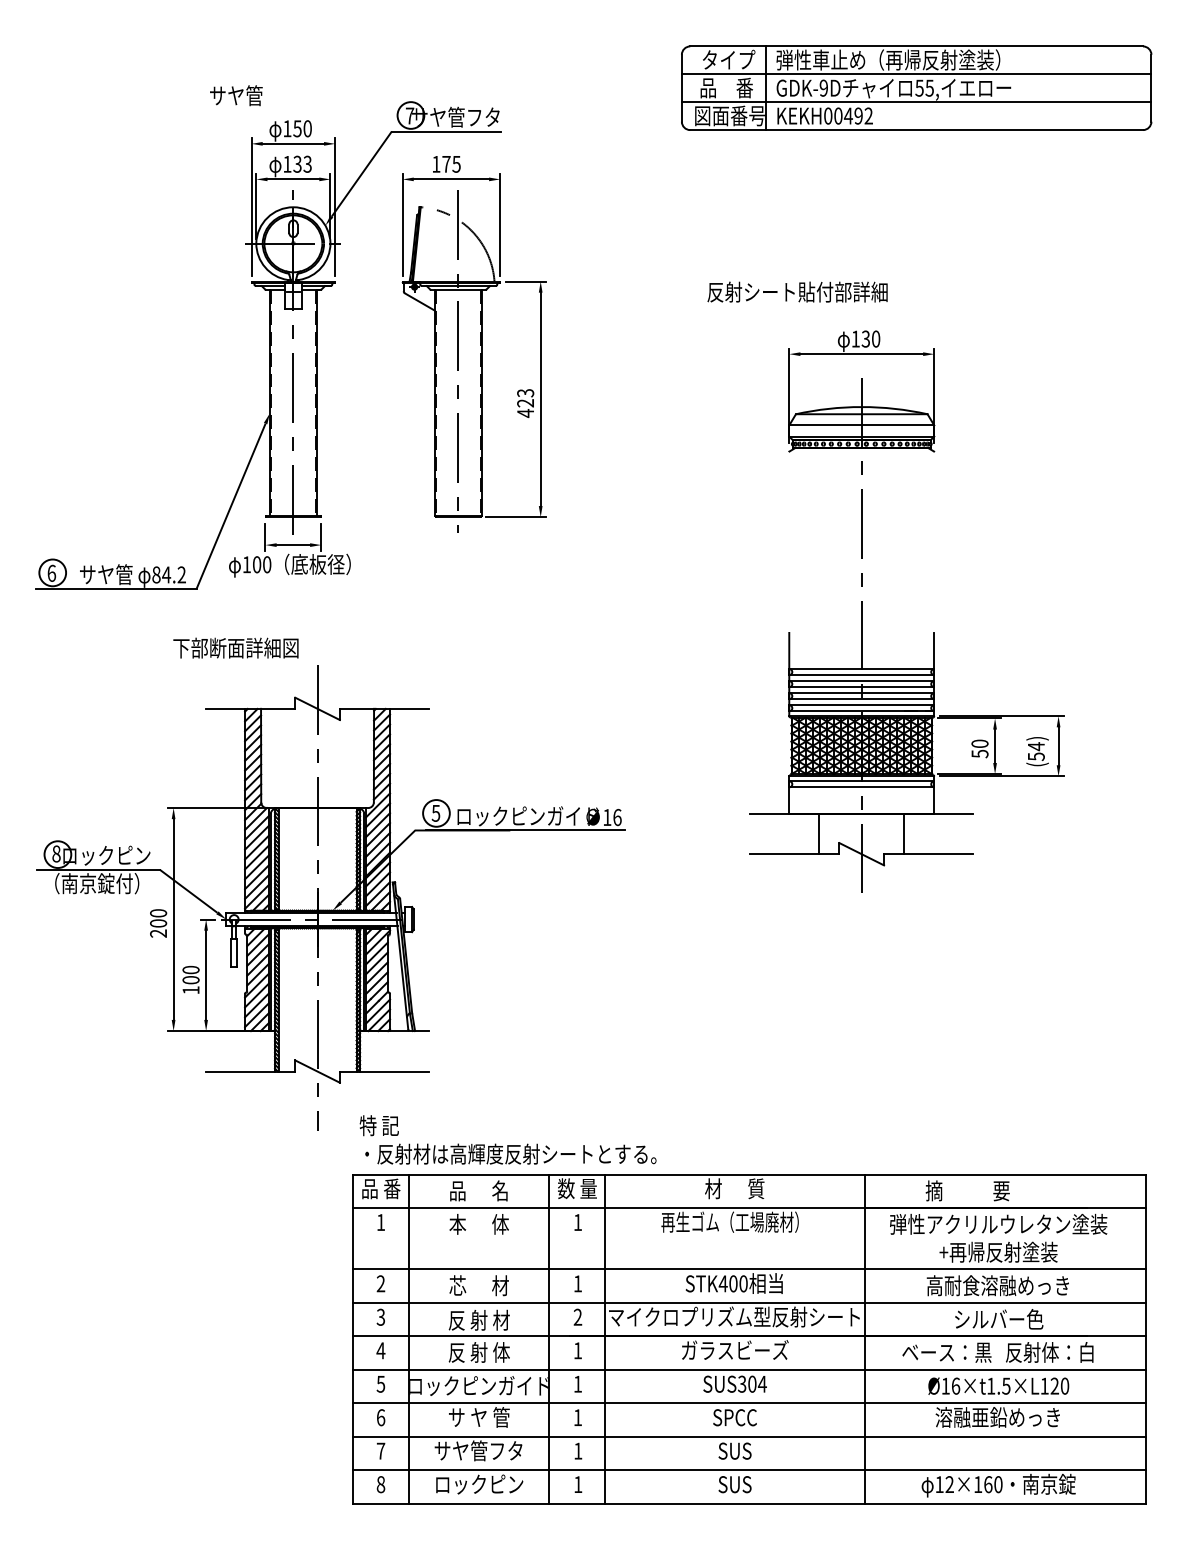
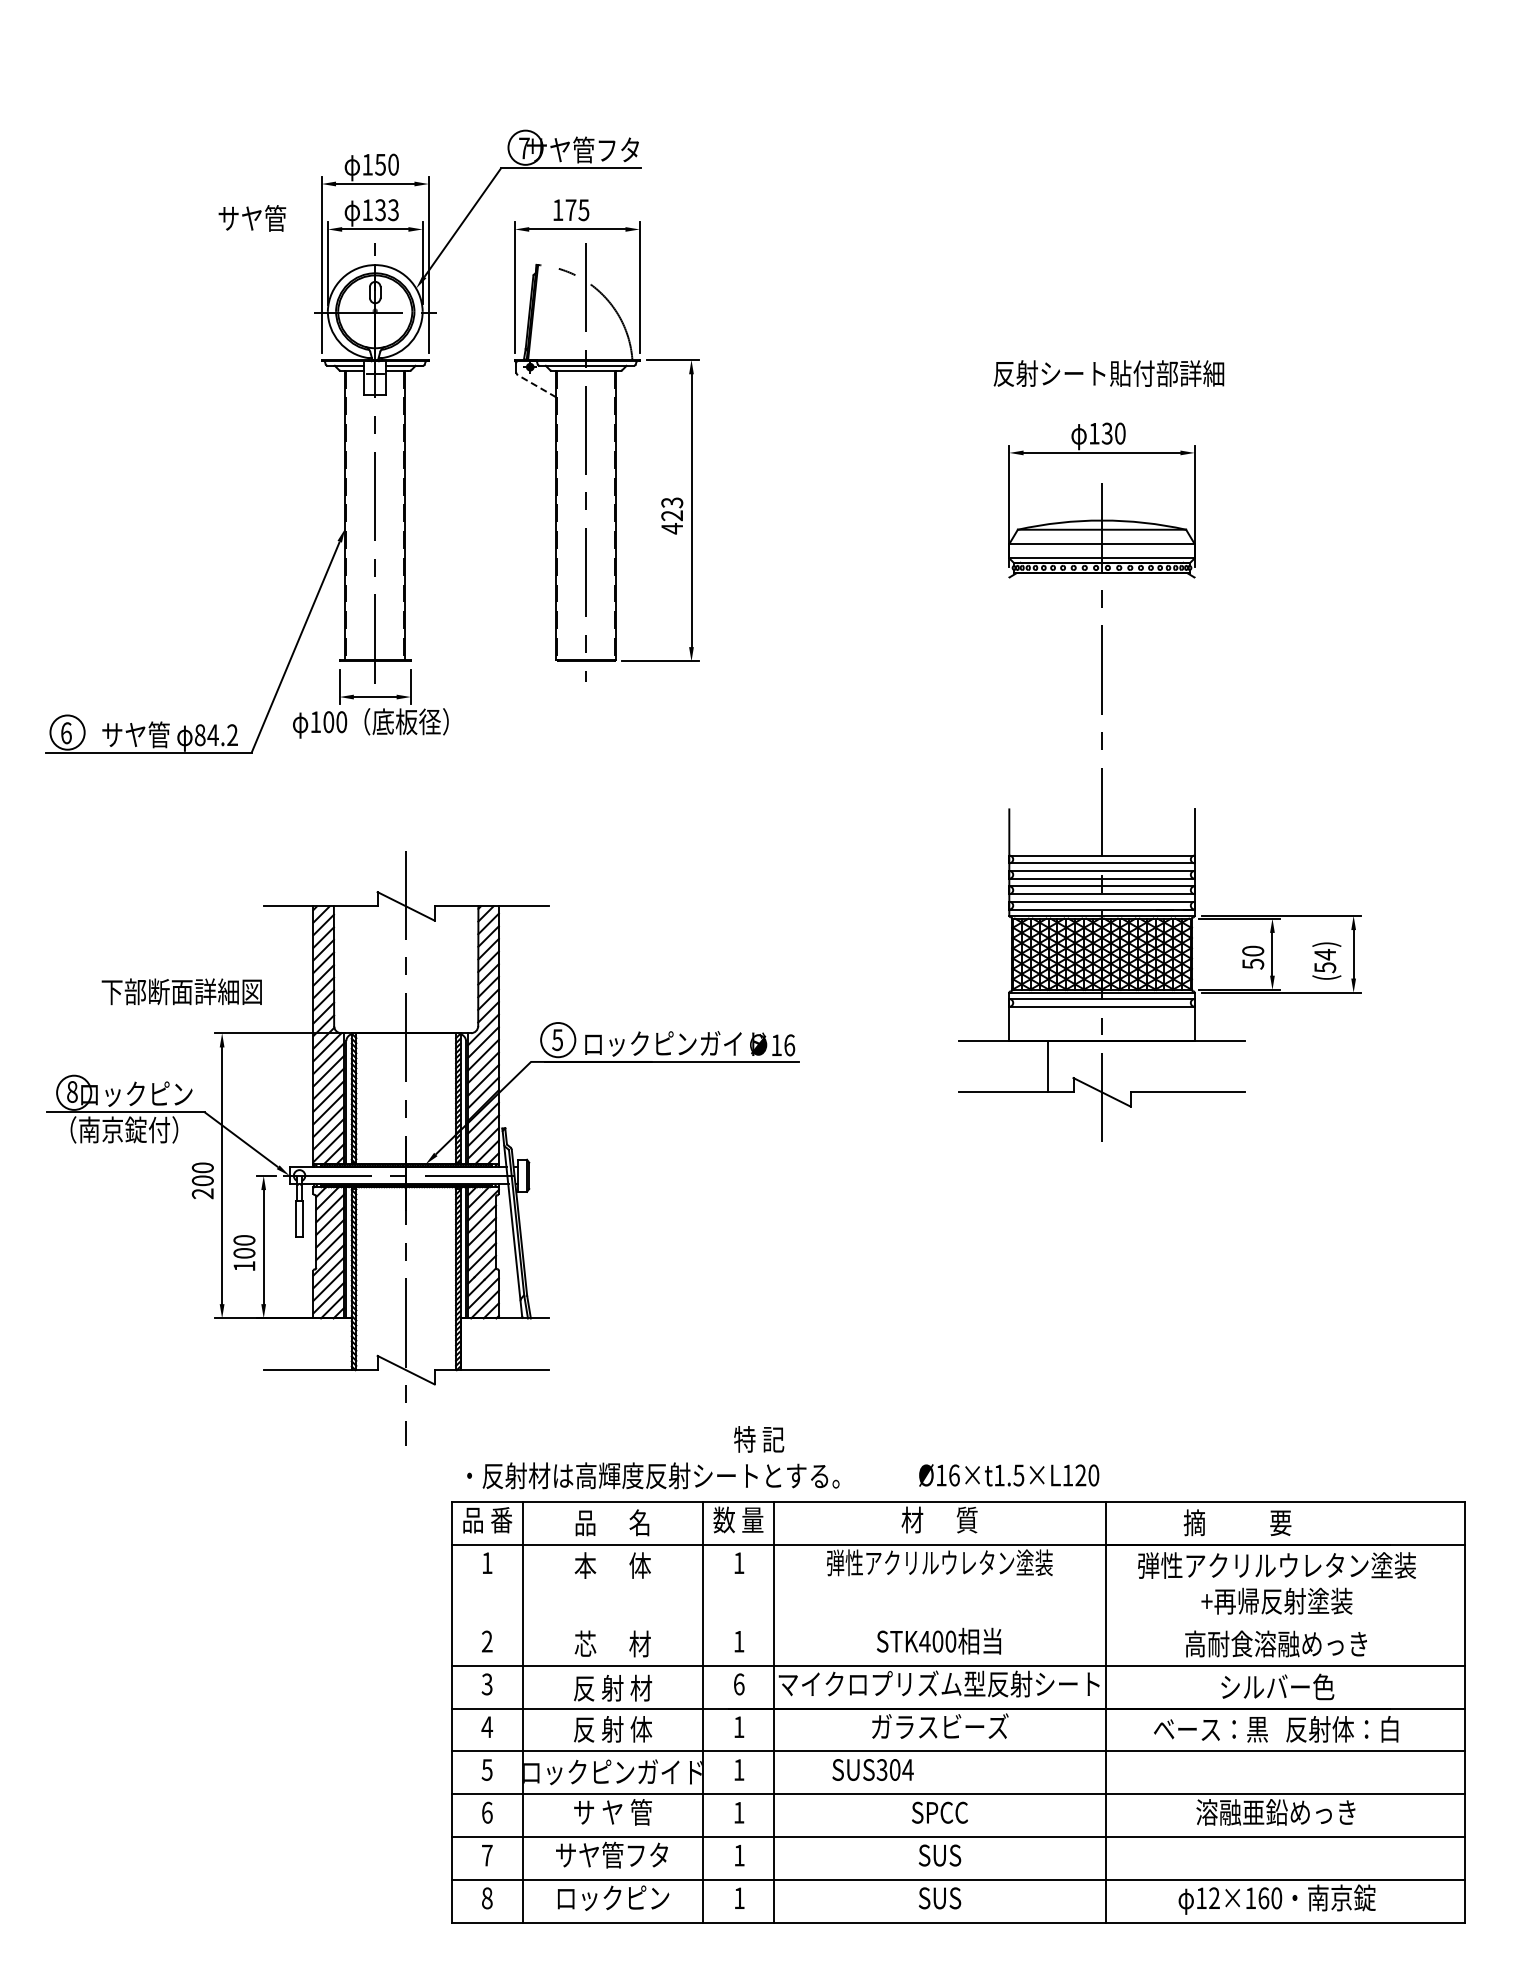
part: (916, 87) -> (1172, 112), removed
text: (236, 95) -> (252, 218), moved
text: (797, 292) -> (1108, 373), moved
line: (419, 302) -> (536, 386), solid -> dashed
text: (235, 647) -> (181, 991), moved
line: (904, 834) -> (1156, 1066), removed
text: (379, 1125) -> (759, 1439), moved
text: (734, 1221) -> (939, 1562), 再生ゴム（工場廃材） -> 弾性アクリルウレタン塗装
line: (749, 1269) -> (958, 1623), removed
text: (577, 1317) -> (738, 1684), 2 -> 6
text: (734, 1383) -> (872, 1769), moved
text: (999, 1386) -> (1009, 1475), moved

